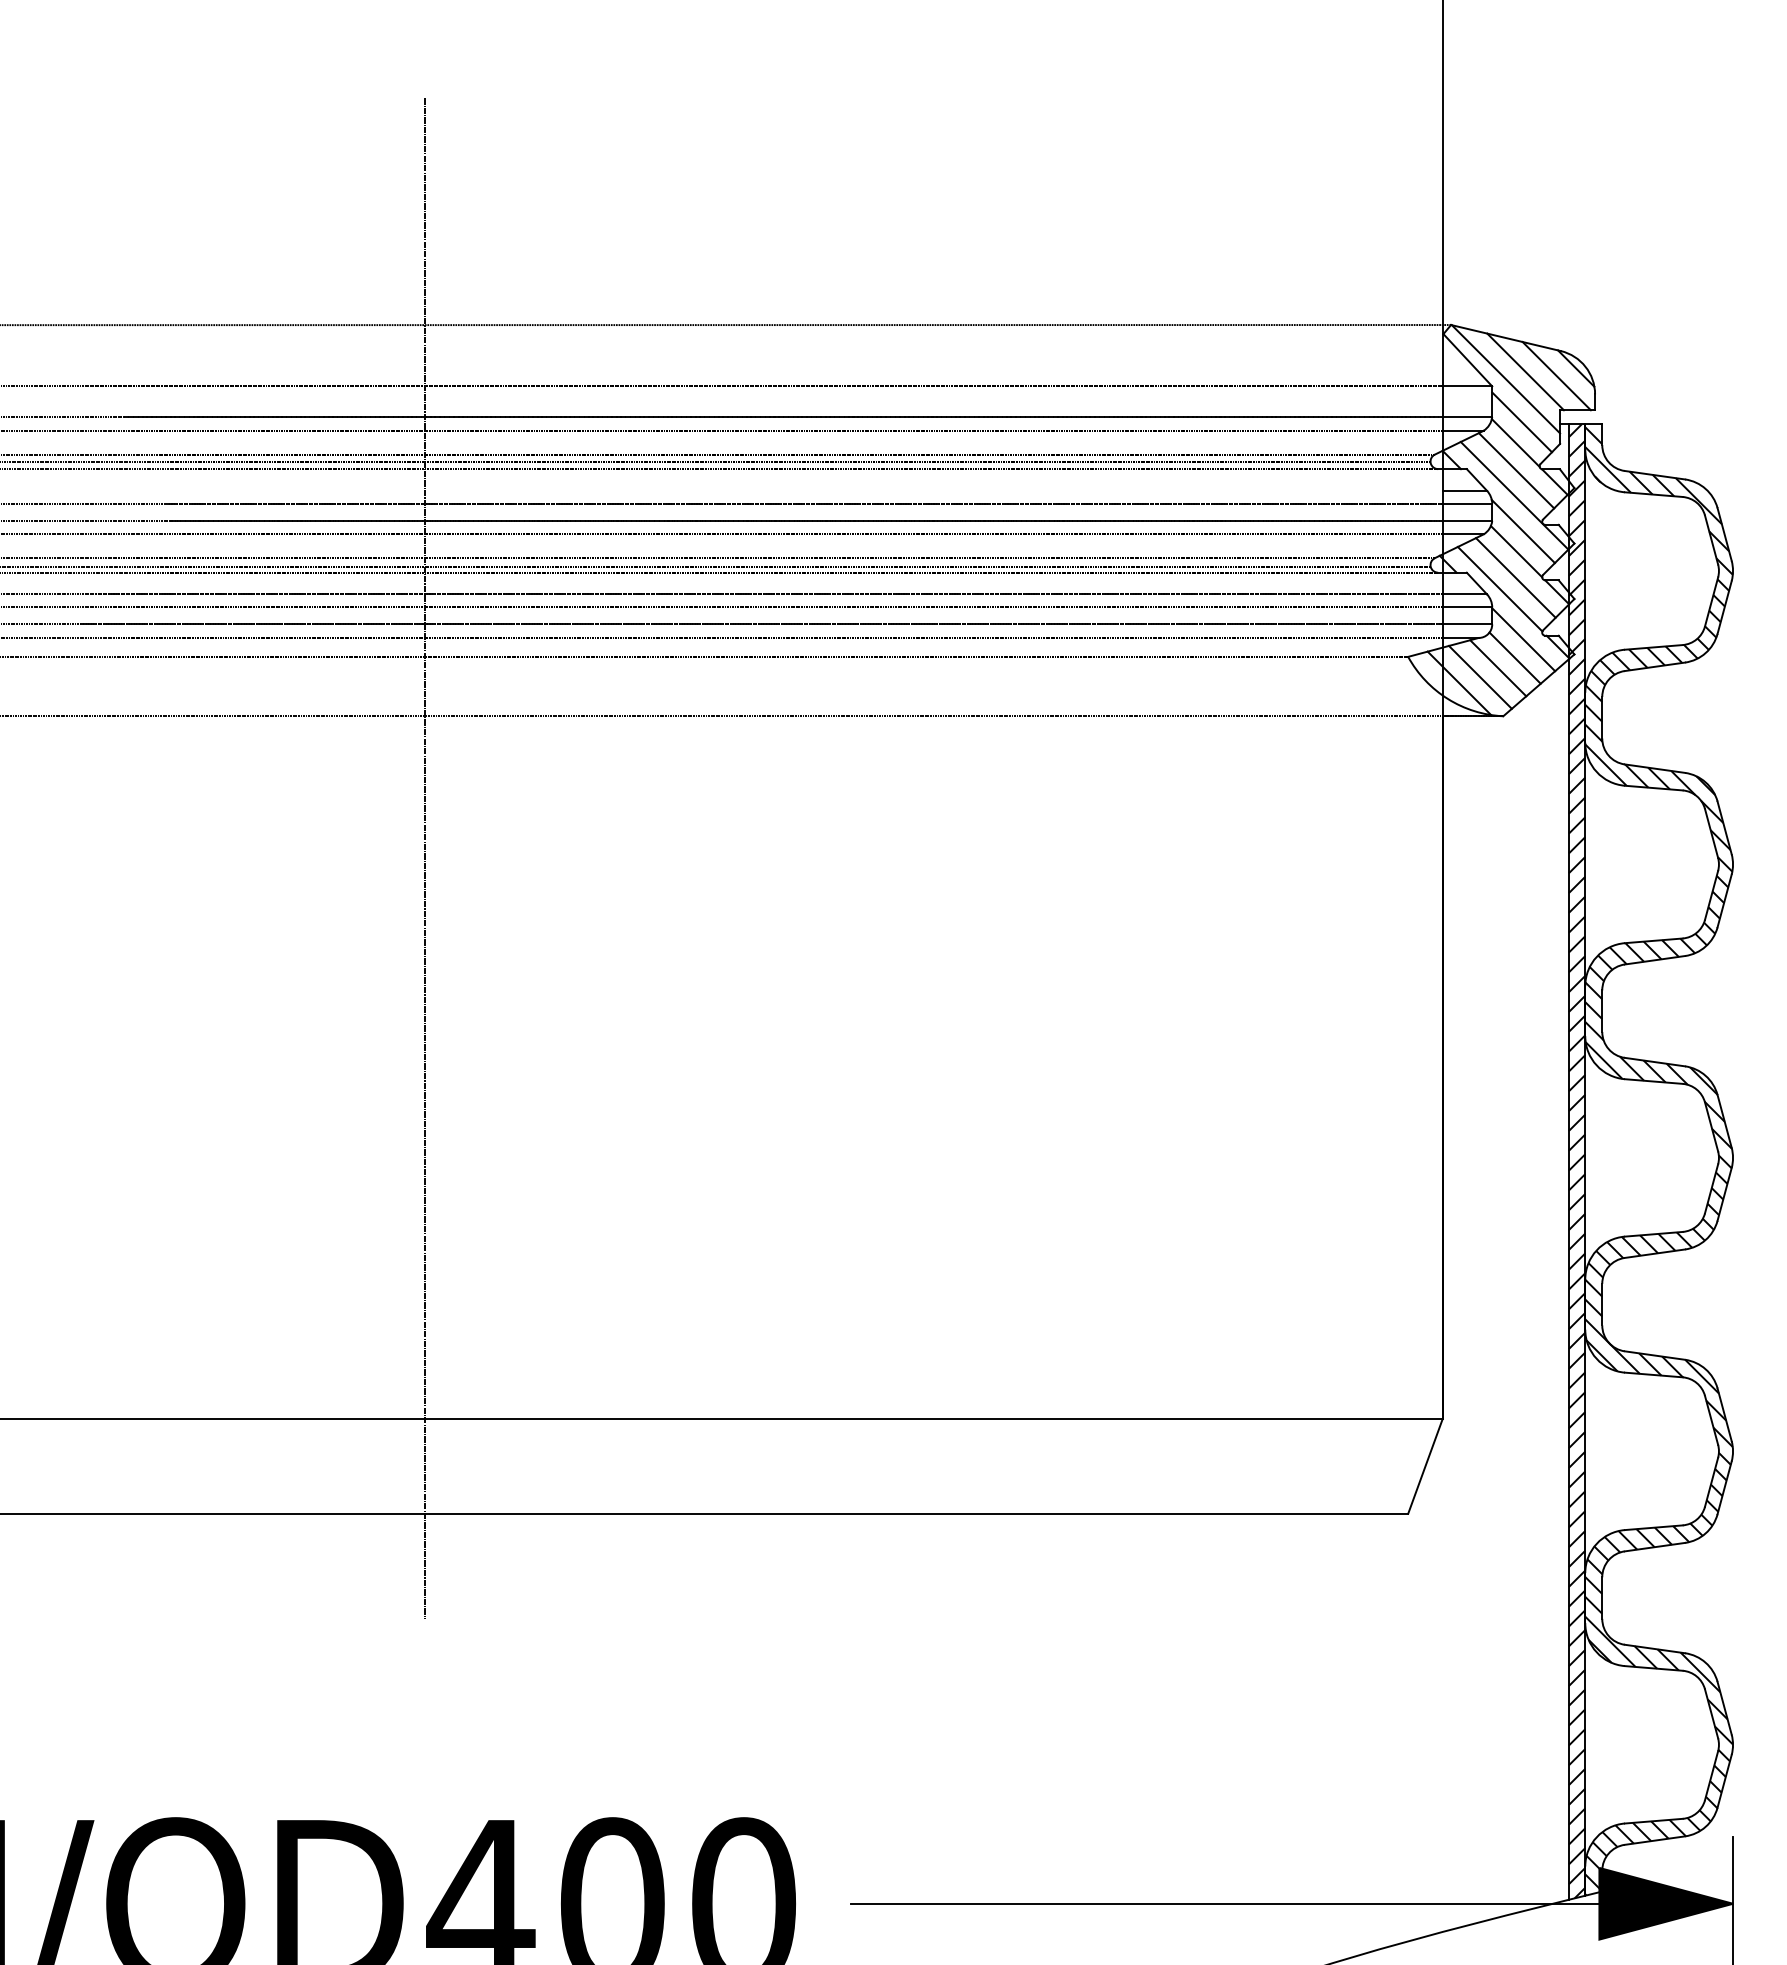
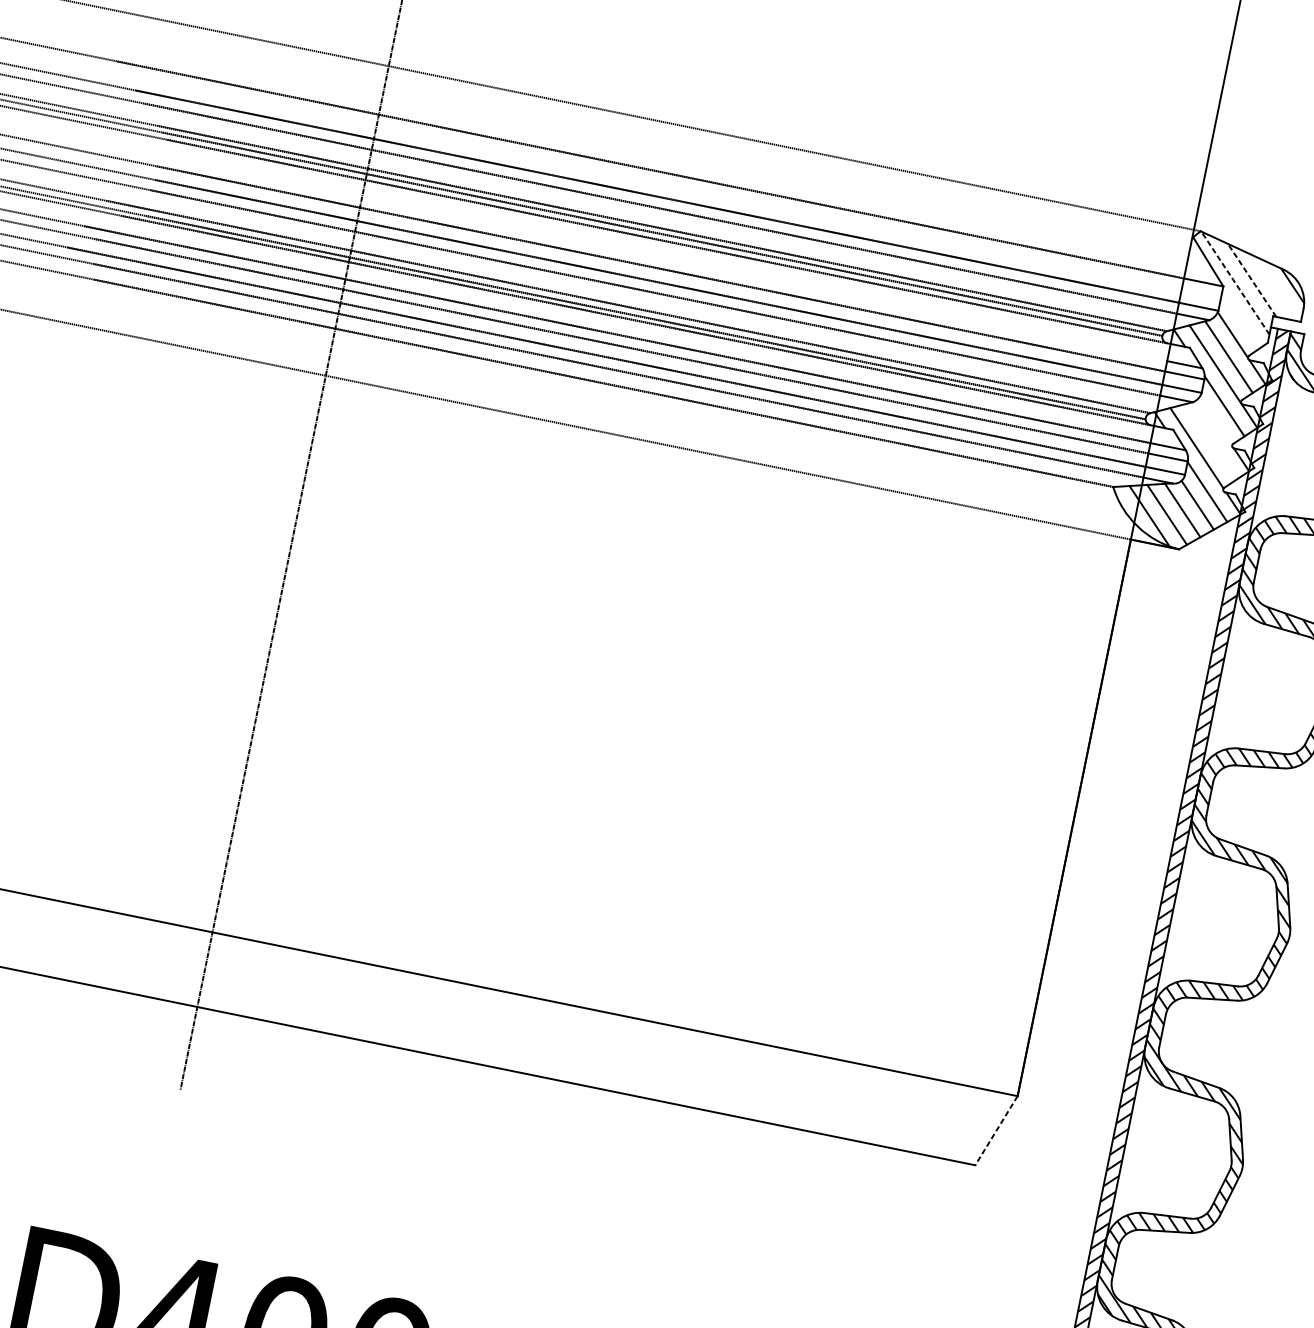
line: (1525, 371) -> (1252, 280), solid -> dashed
line: (1556, 376) -> (1275, 288), removed
line: (1505, 378) -> (1235, 282), solid -> dashed
line: (1521, 422) -> (1240, 319), removed
line: (1516, 551) -> (1215, 421), removed
line: (1515, 577) -> (1211, 441), removed
line: (1425, 1467) -> (996, 1131), solid -> dashed

